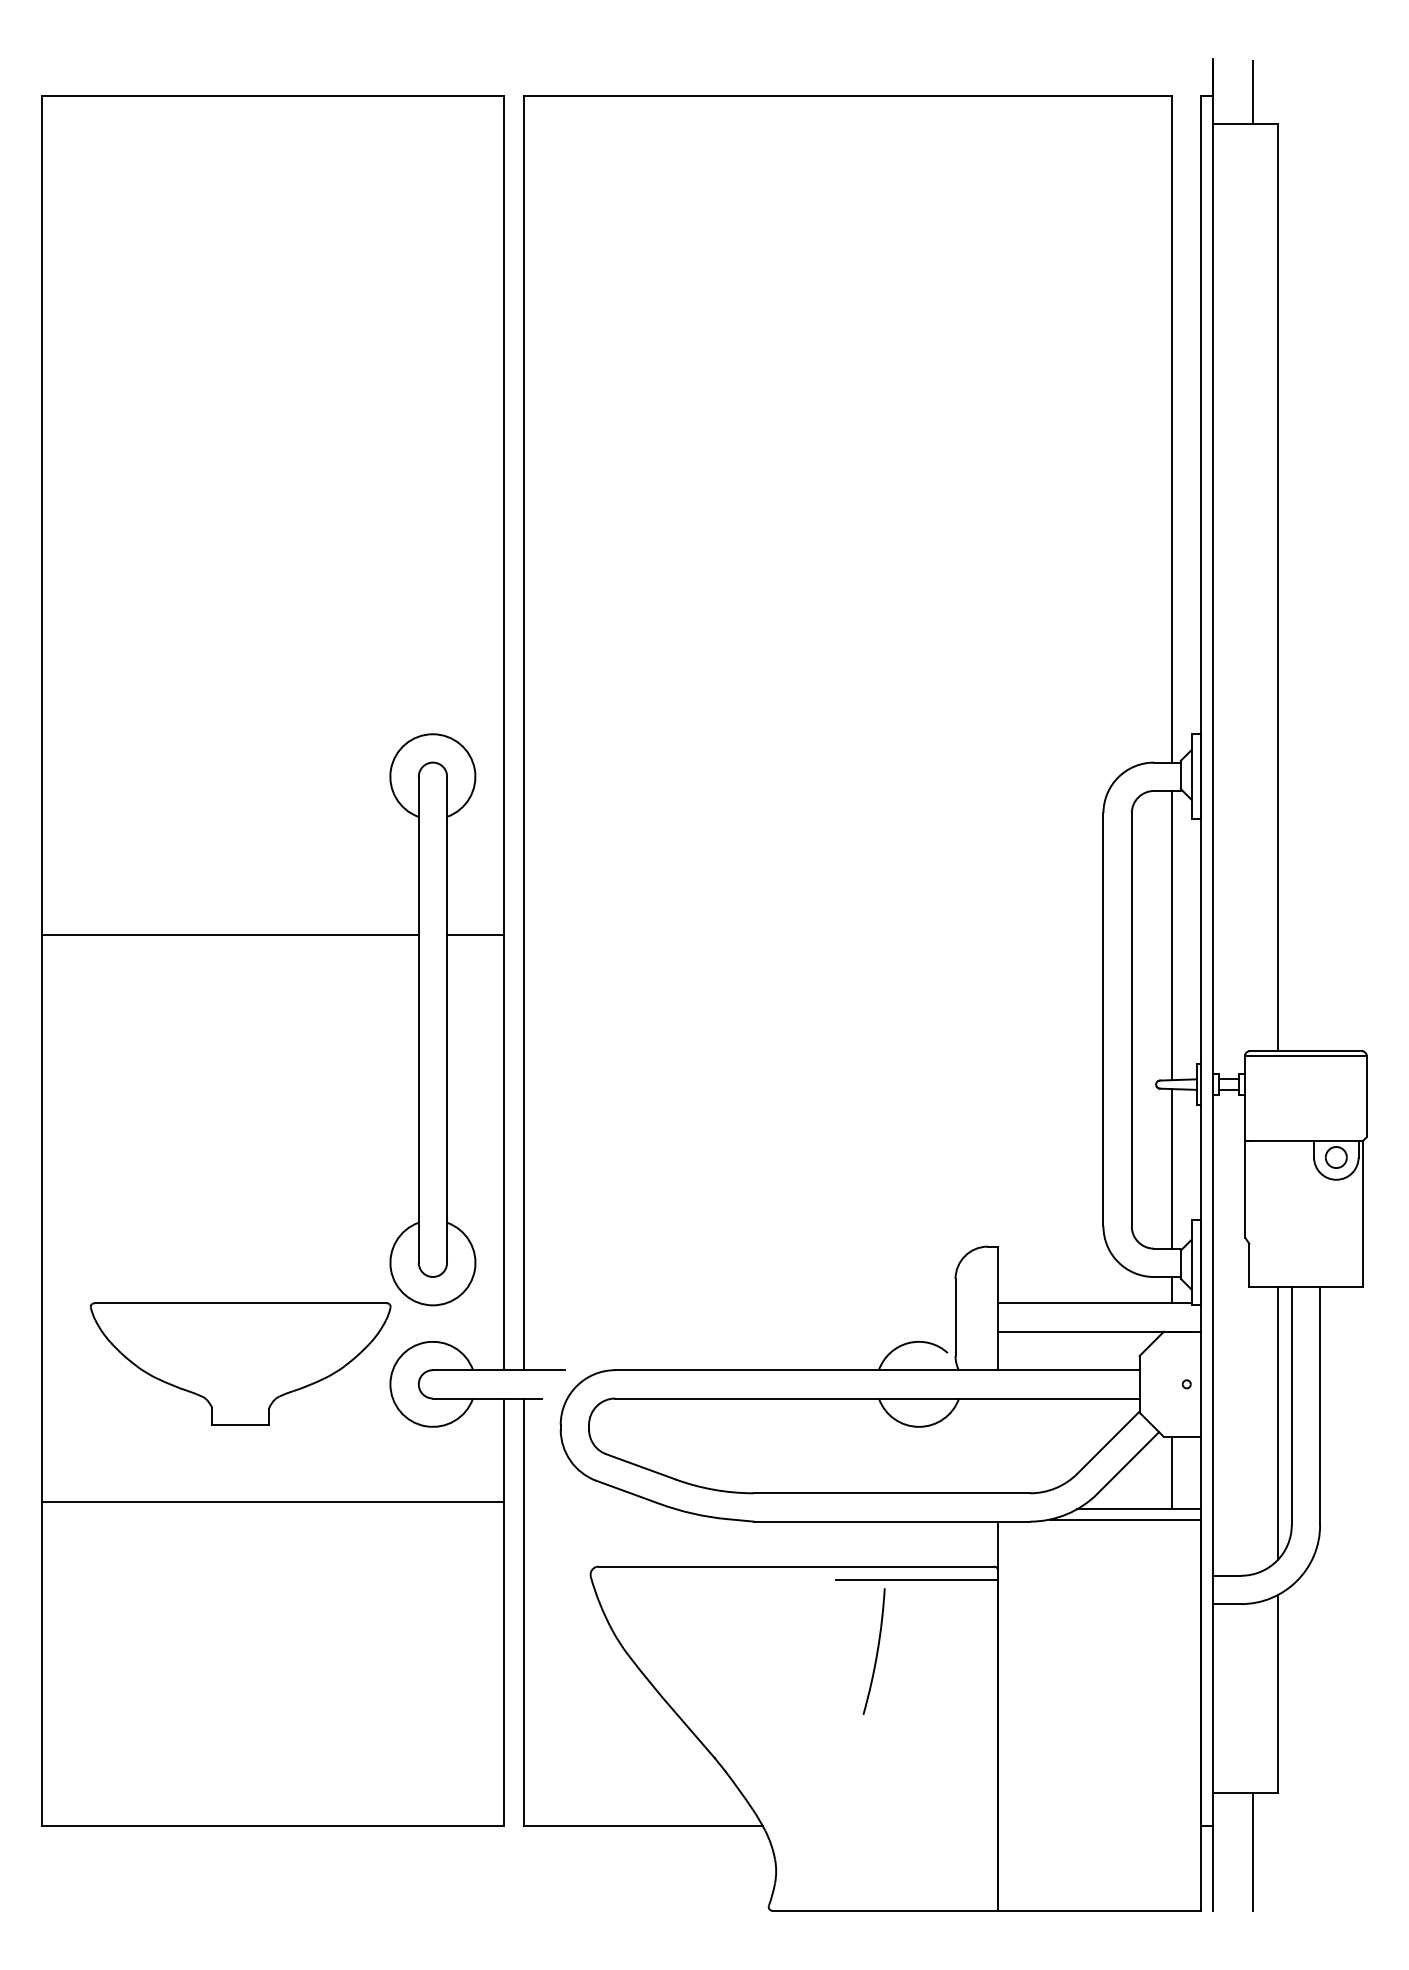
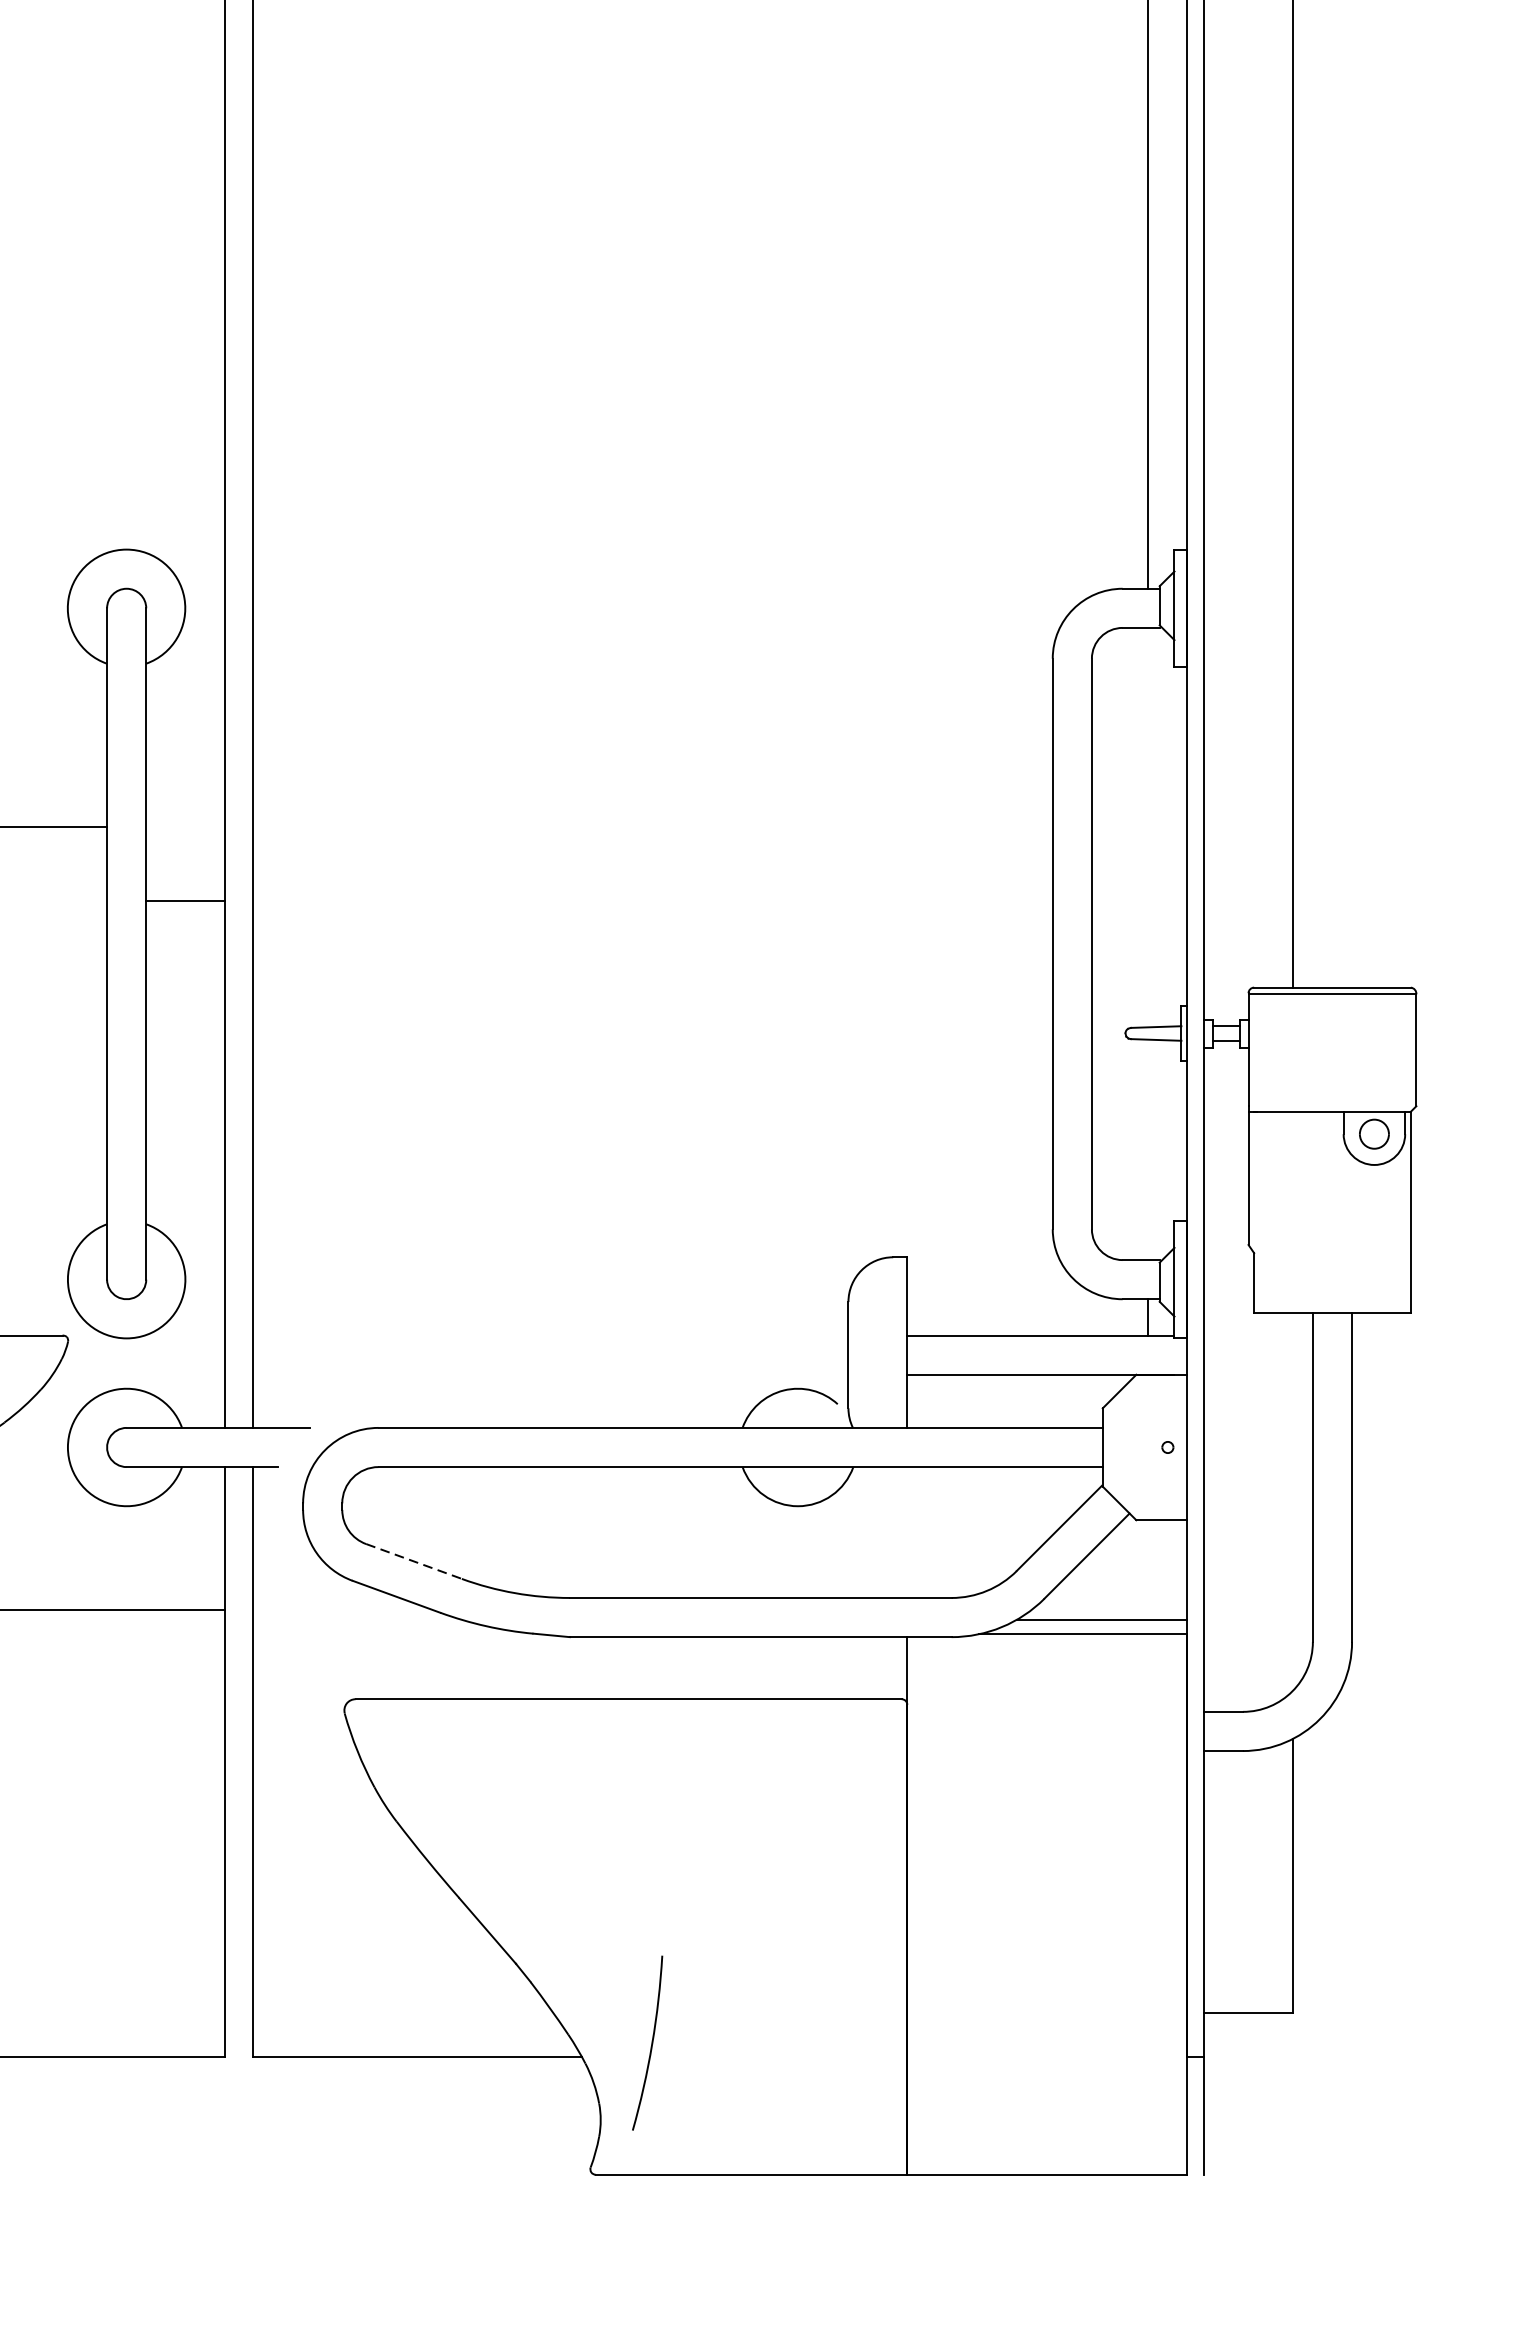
line: (475, 934) -> (185, 900), moved
line: (1172, 935) -> (1148, 827), removed
line: (1172, 1168) -> (1148, 1149), removed
line: (1277, 1423) -> (1293, 1501), removed
line: (640, 1466) -> (413, 1560), solid -> dashed
line: (1172, 1473) -> (1148, 1570), removed
line: (917, 1580) -> (795, 1718), removed
arc: (876, 1651) -> (650, 2043), moved
line: (1253, 1851) -> (1260, 2092), removed

